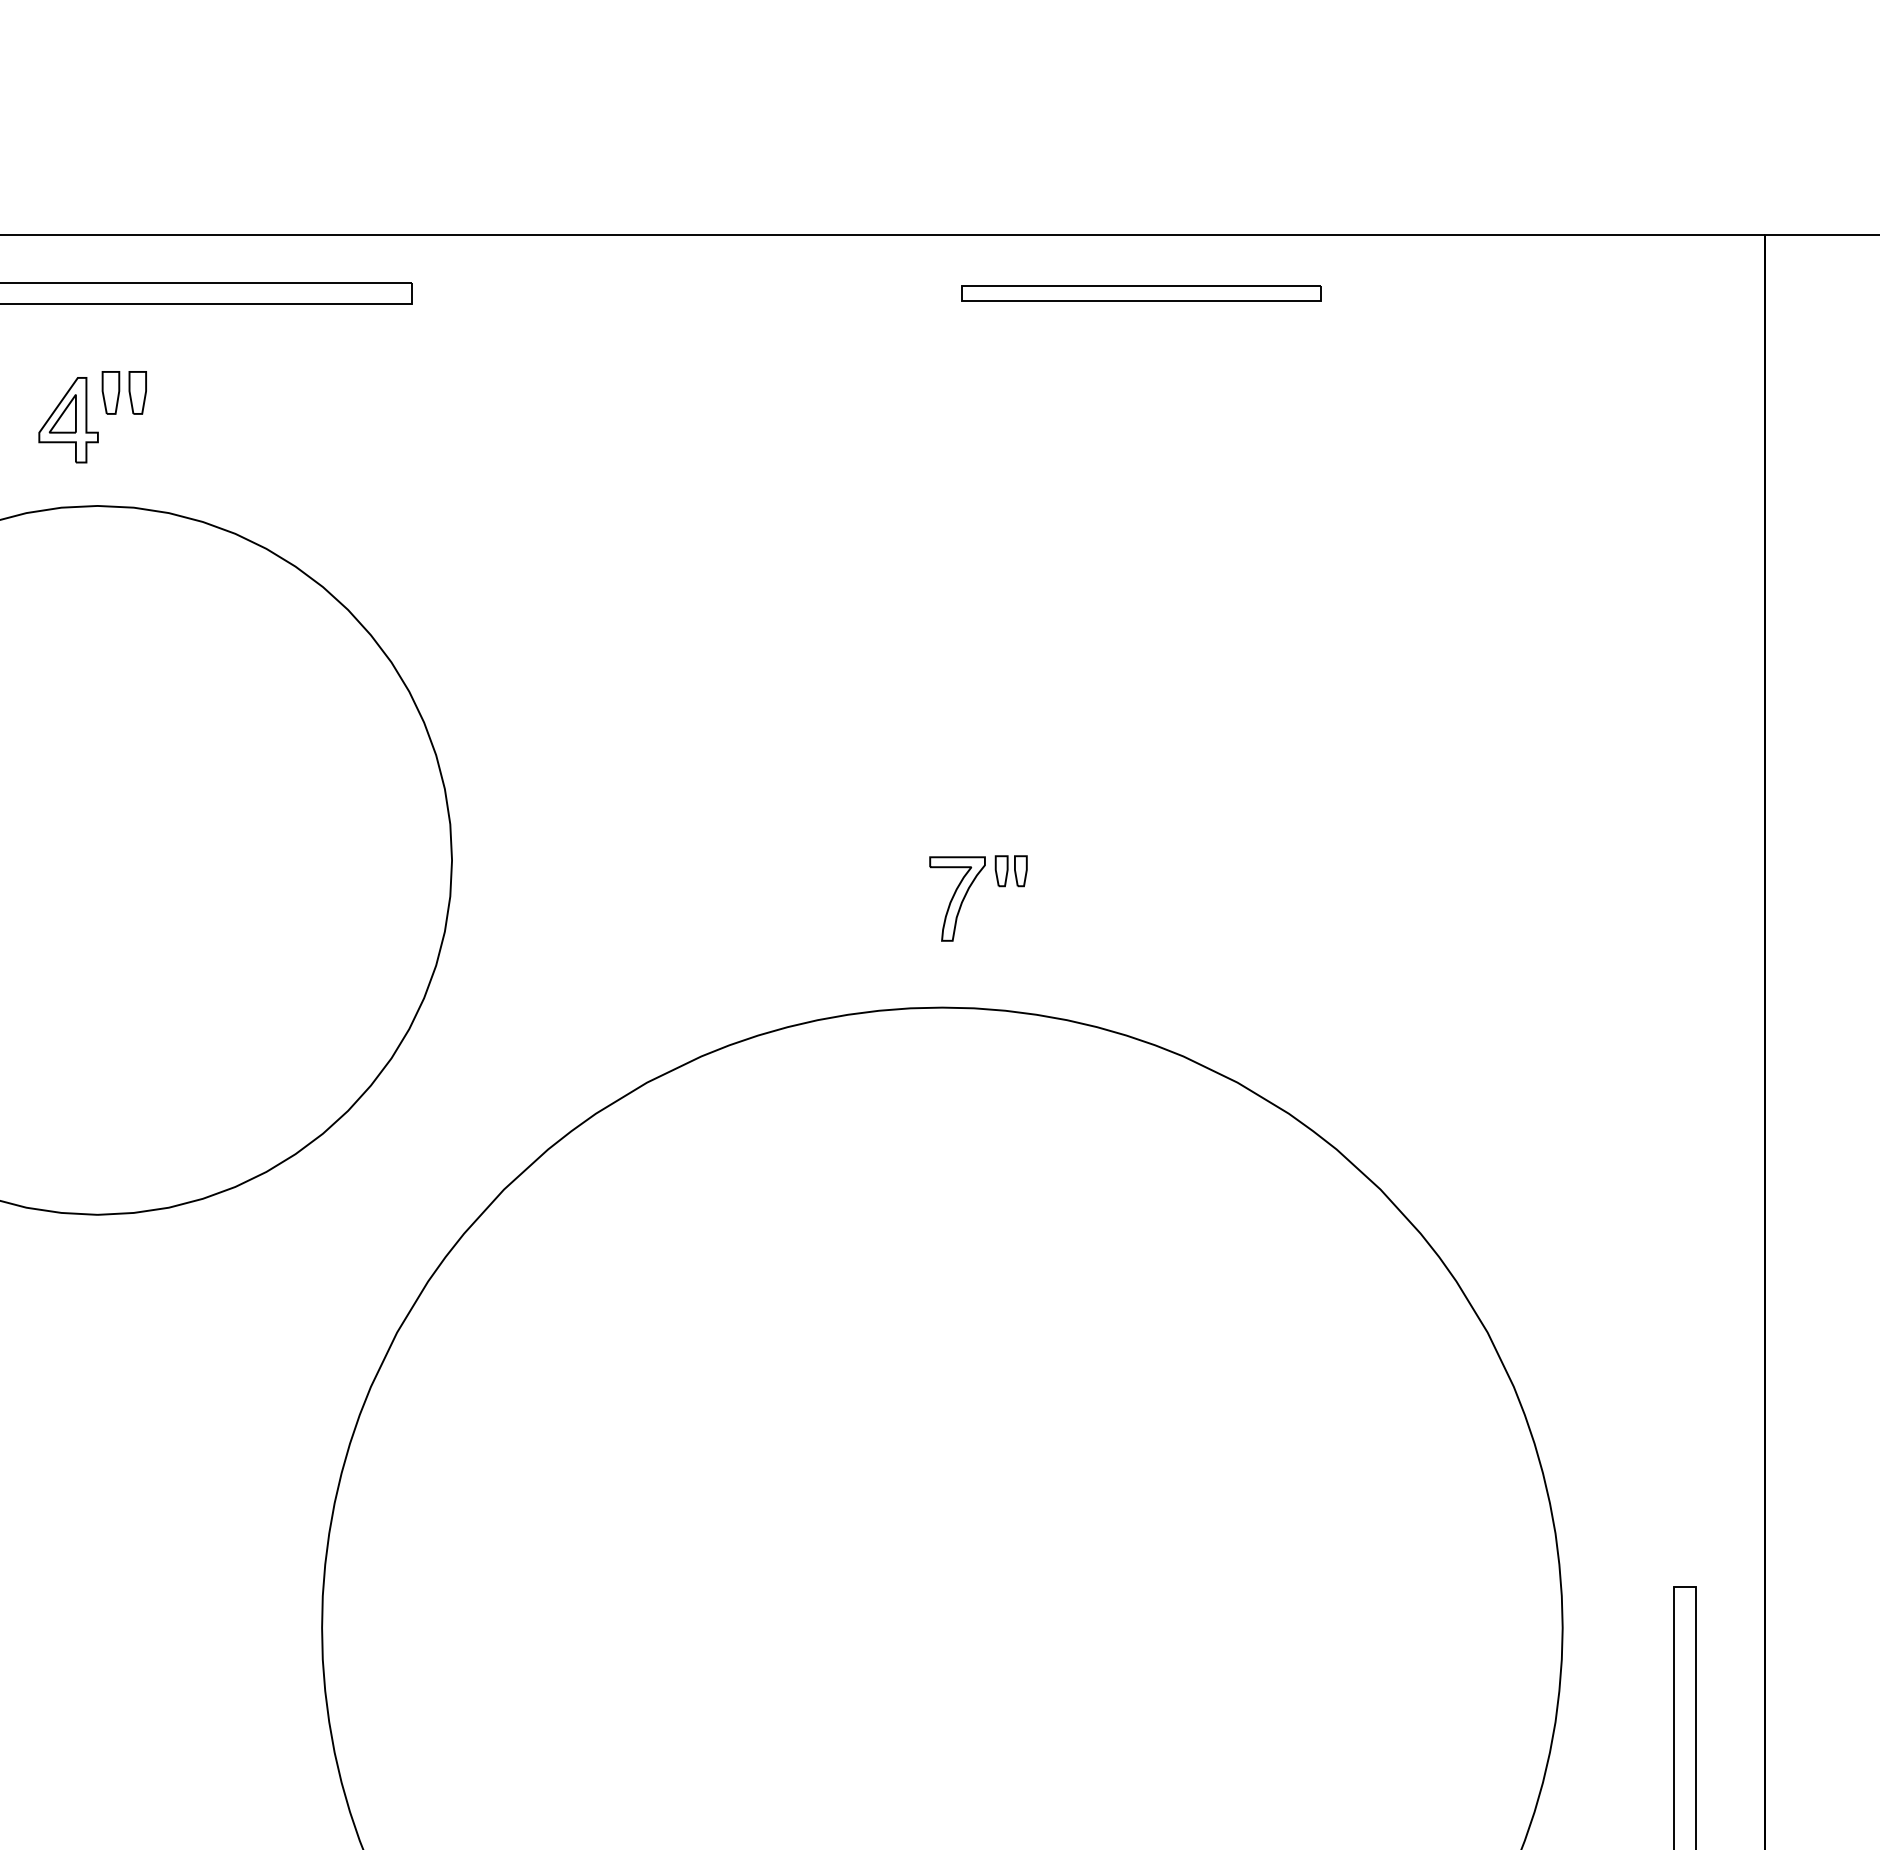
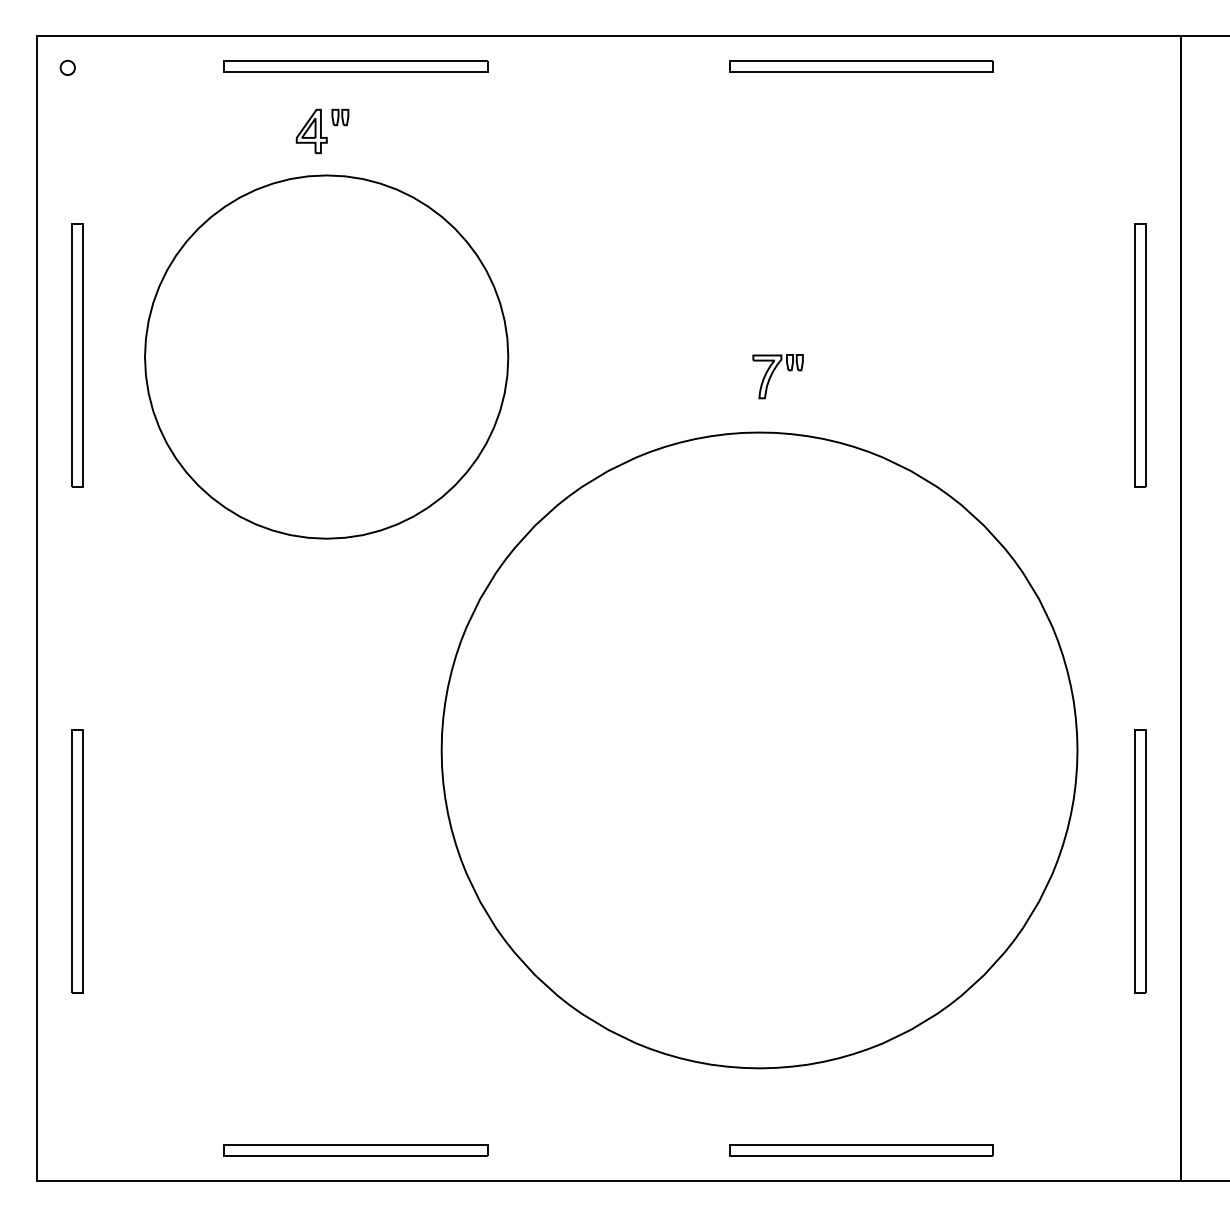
part: (1141, 293) -> (861, 66), size x1.43
part: (124, 392) -> (340, 117), size x0.71
part: (1685, 857) -> (1140, 355), added

